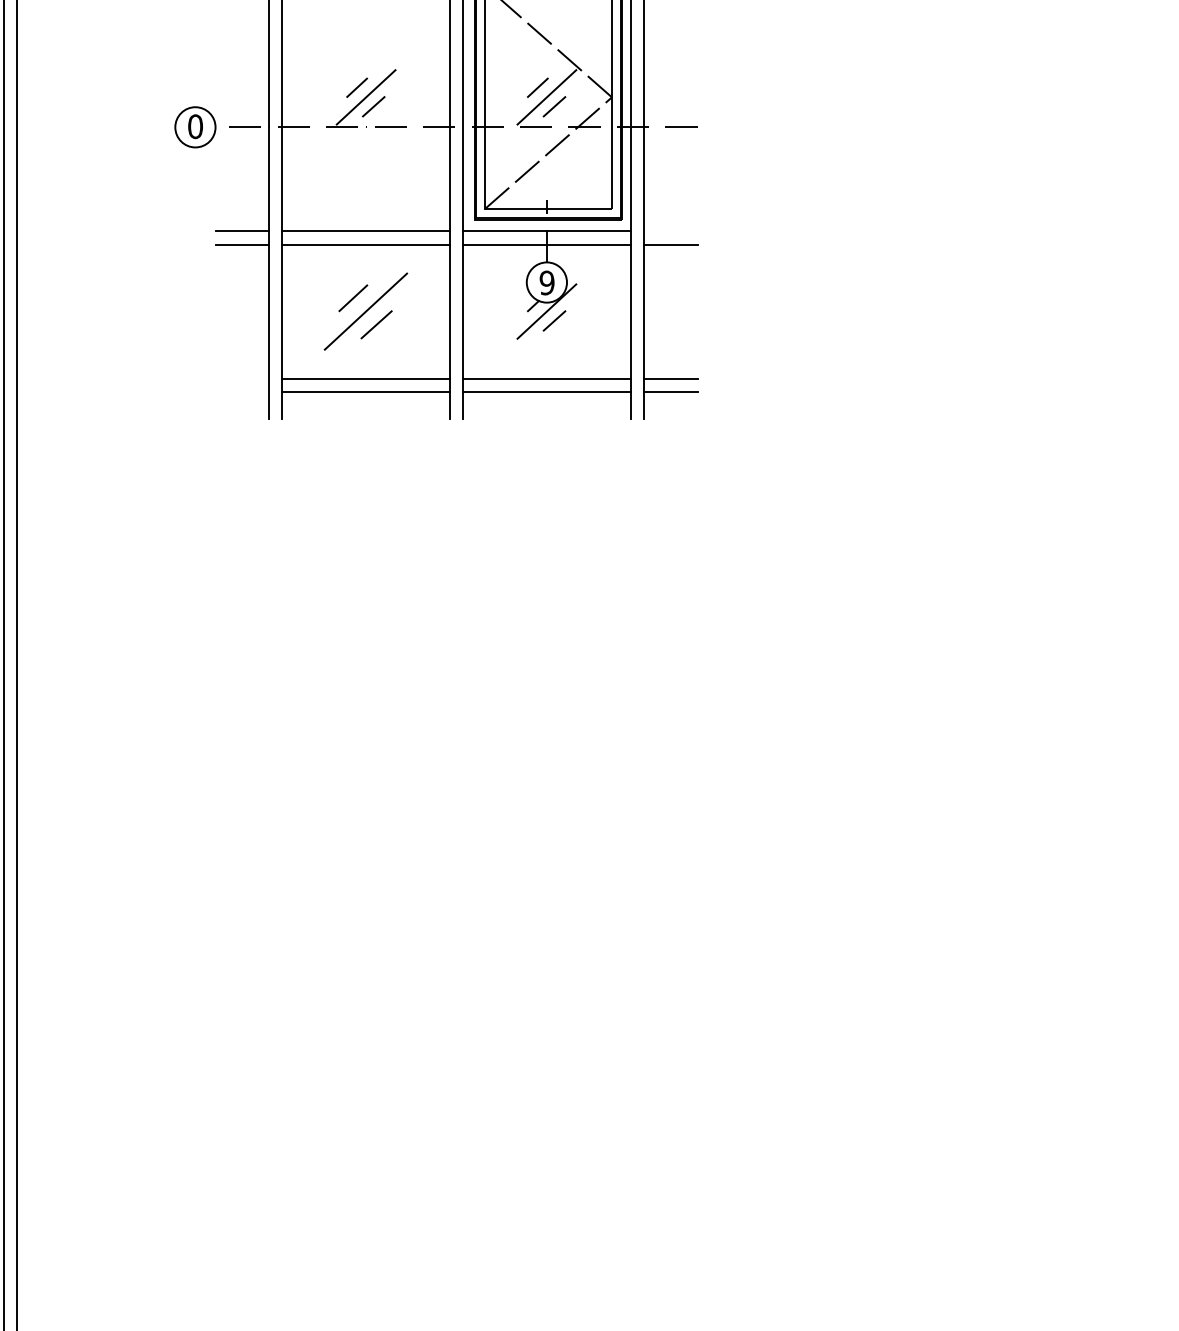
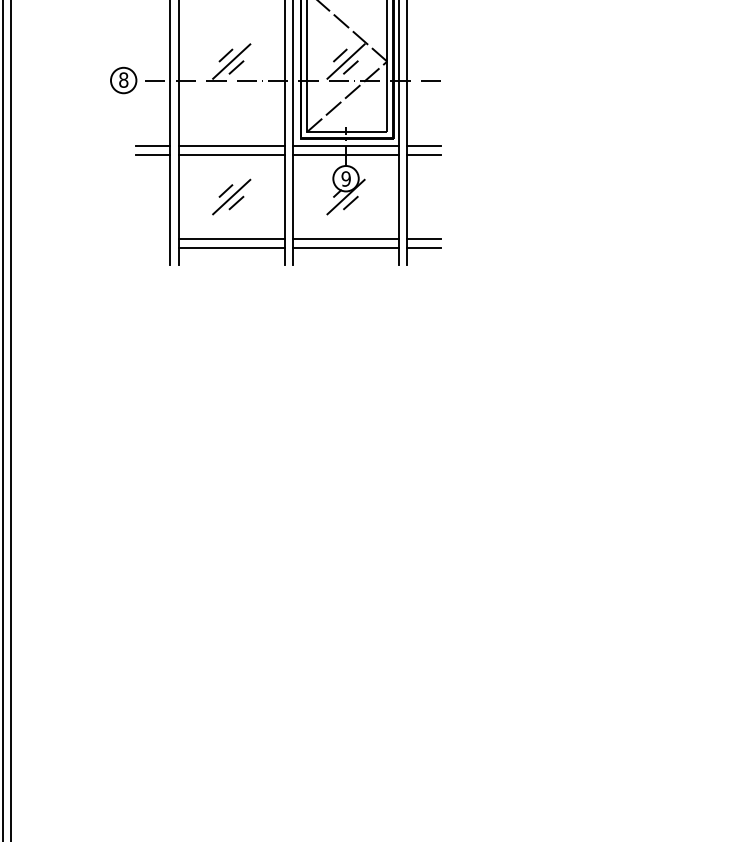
text: (195, 125) -> (123, 79), 0 -> 8
line: (670, 231) -> (424, 146), added
part: (365, 310) -> (231, 196), size x0.71

